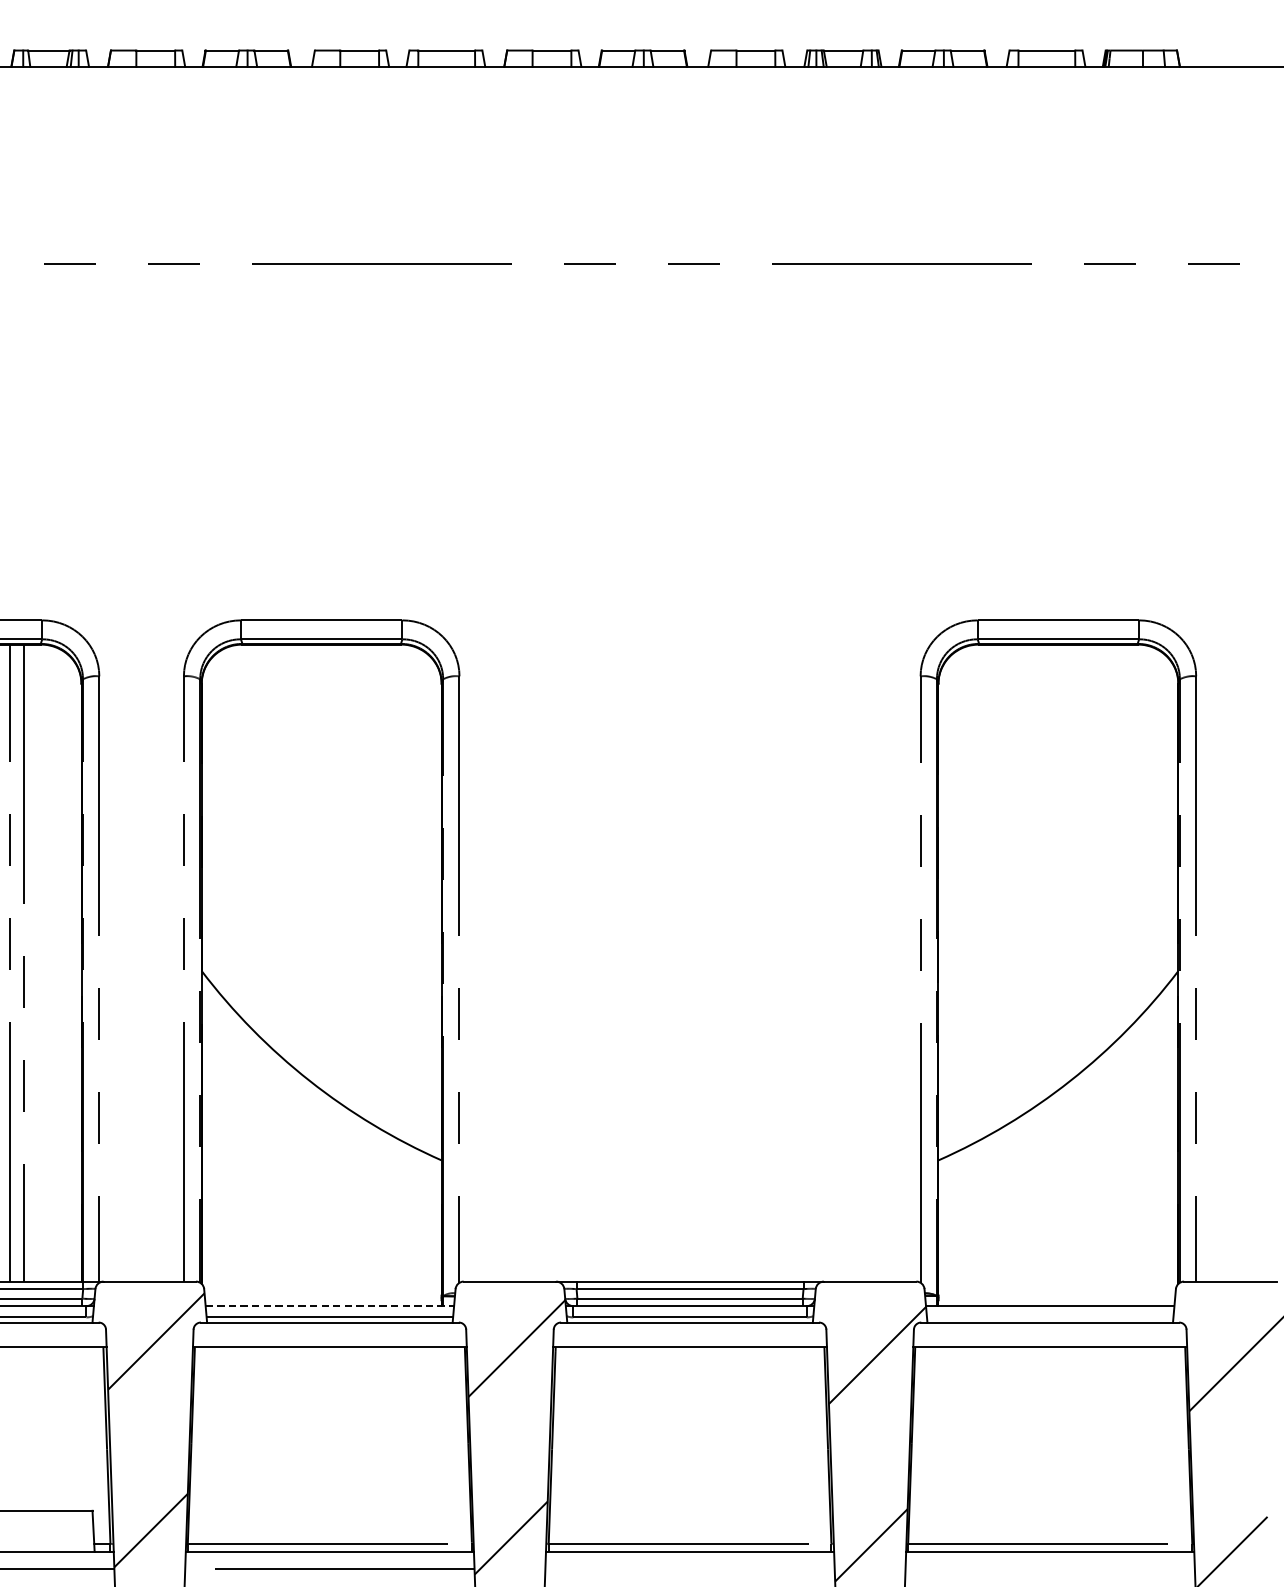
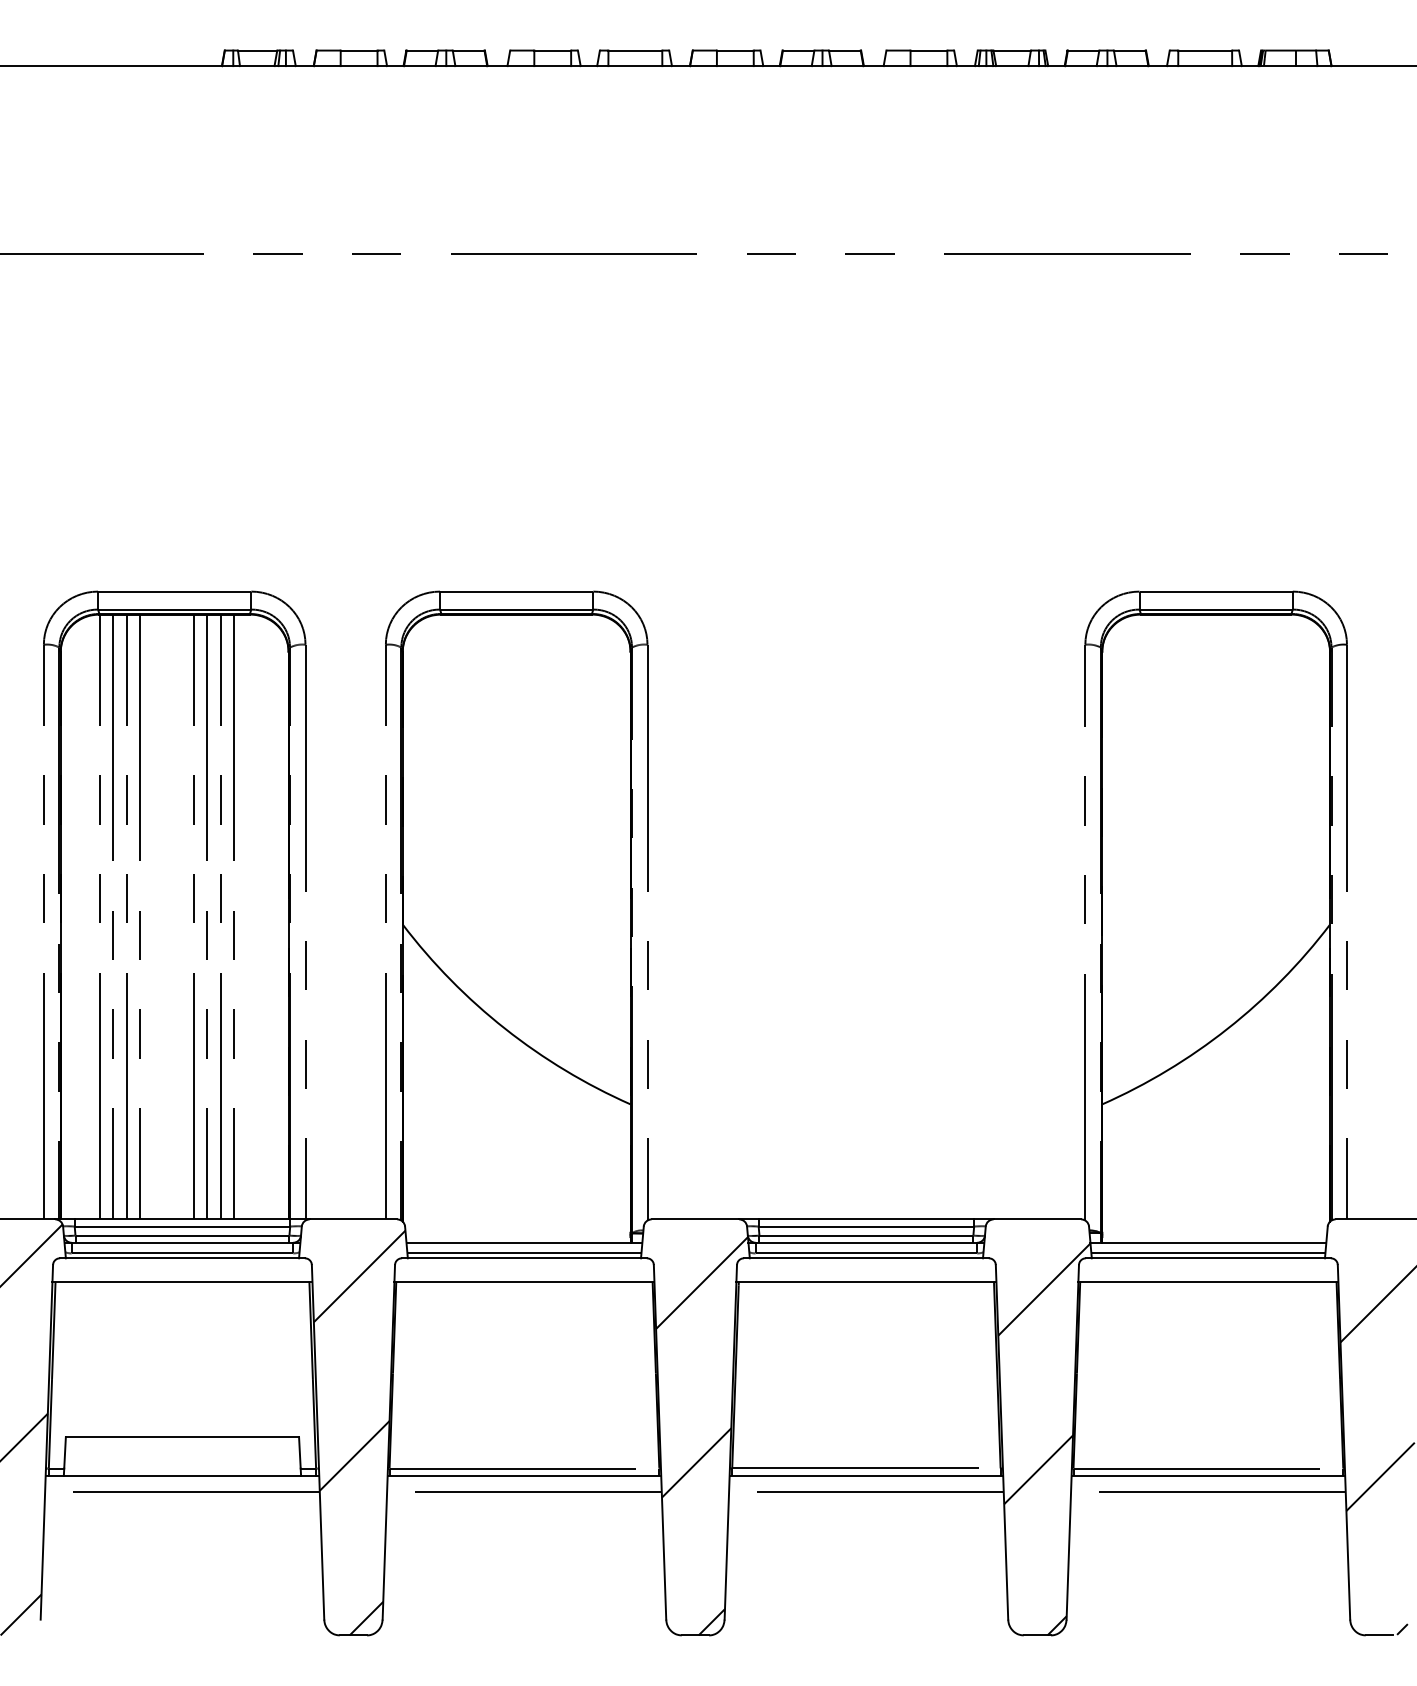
line: (329, 1305) -> (524, 1242), dashed -> solid
line: (1050, 1317) -> (1208, 1253), added
line: (690, 1569) -> (866, 1492), added
line: (1050, 1569) -> (1208, 1492), added

